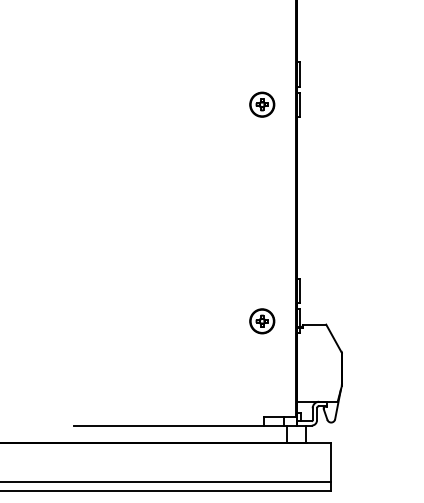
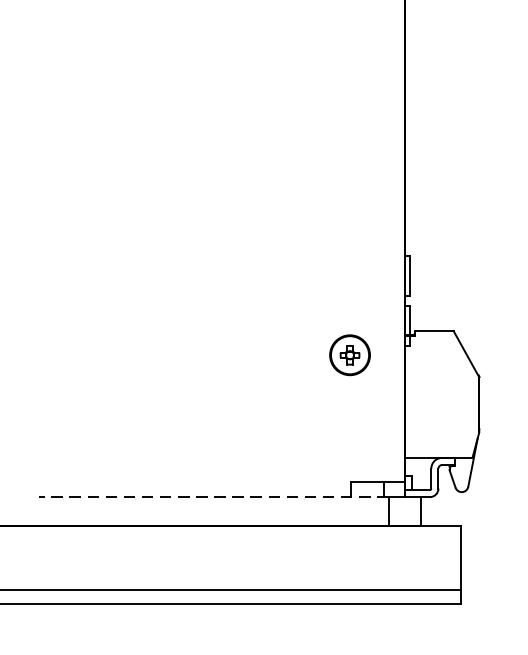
part: (262, 321) -> (350, 355), moved
line: (179, 425) -> (212, 496), solid -> dashed

